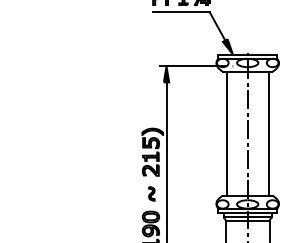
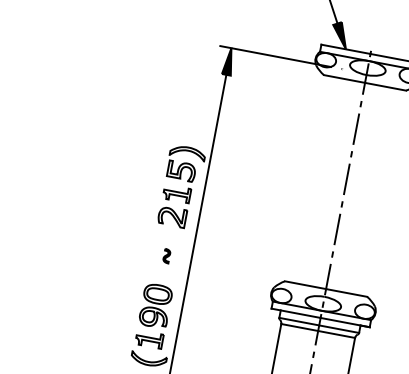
line: (226, 133) -> (310, 178), removed
line: (268, 133) -> (380, 192), removed
part: (151, 193) -> (166, 255), size x0.6

